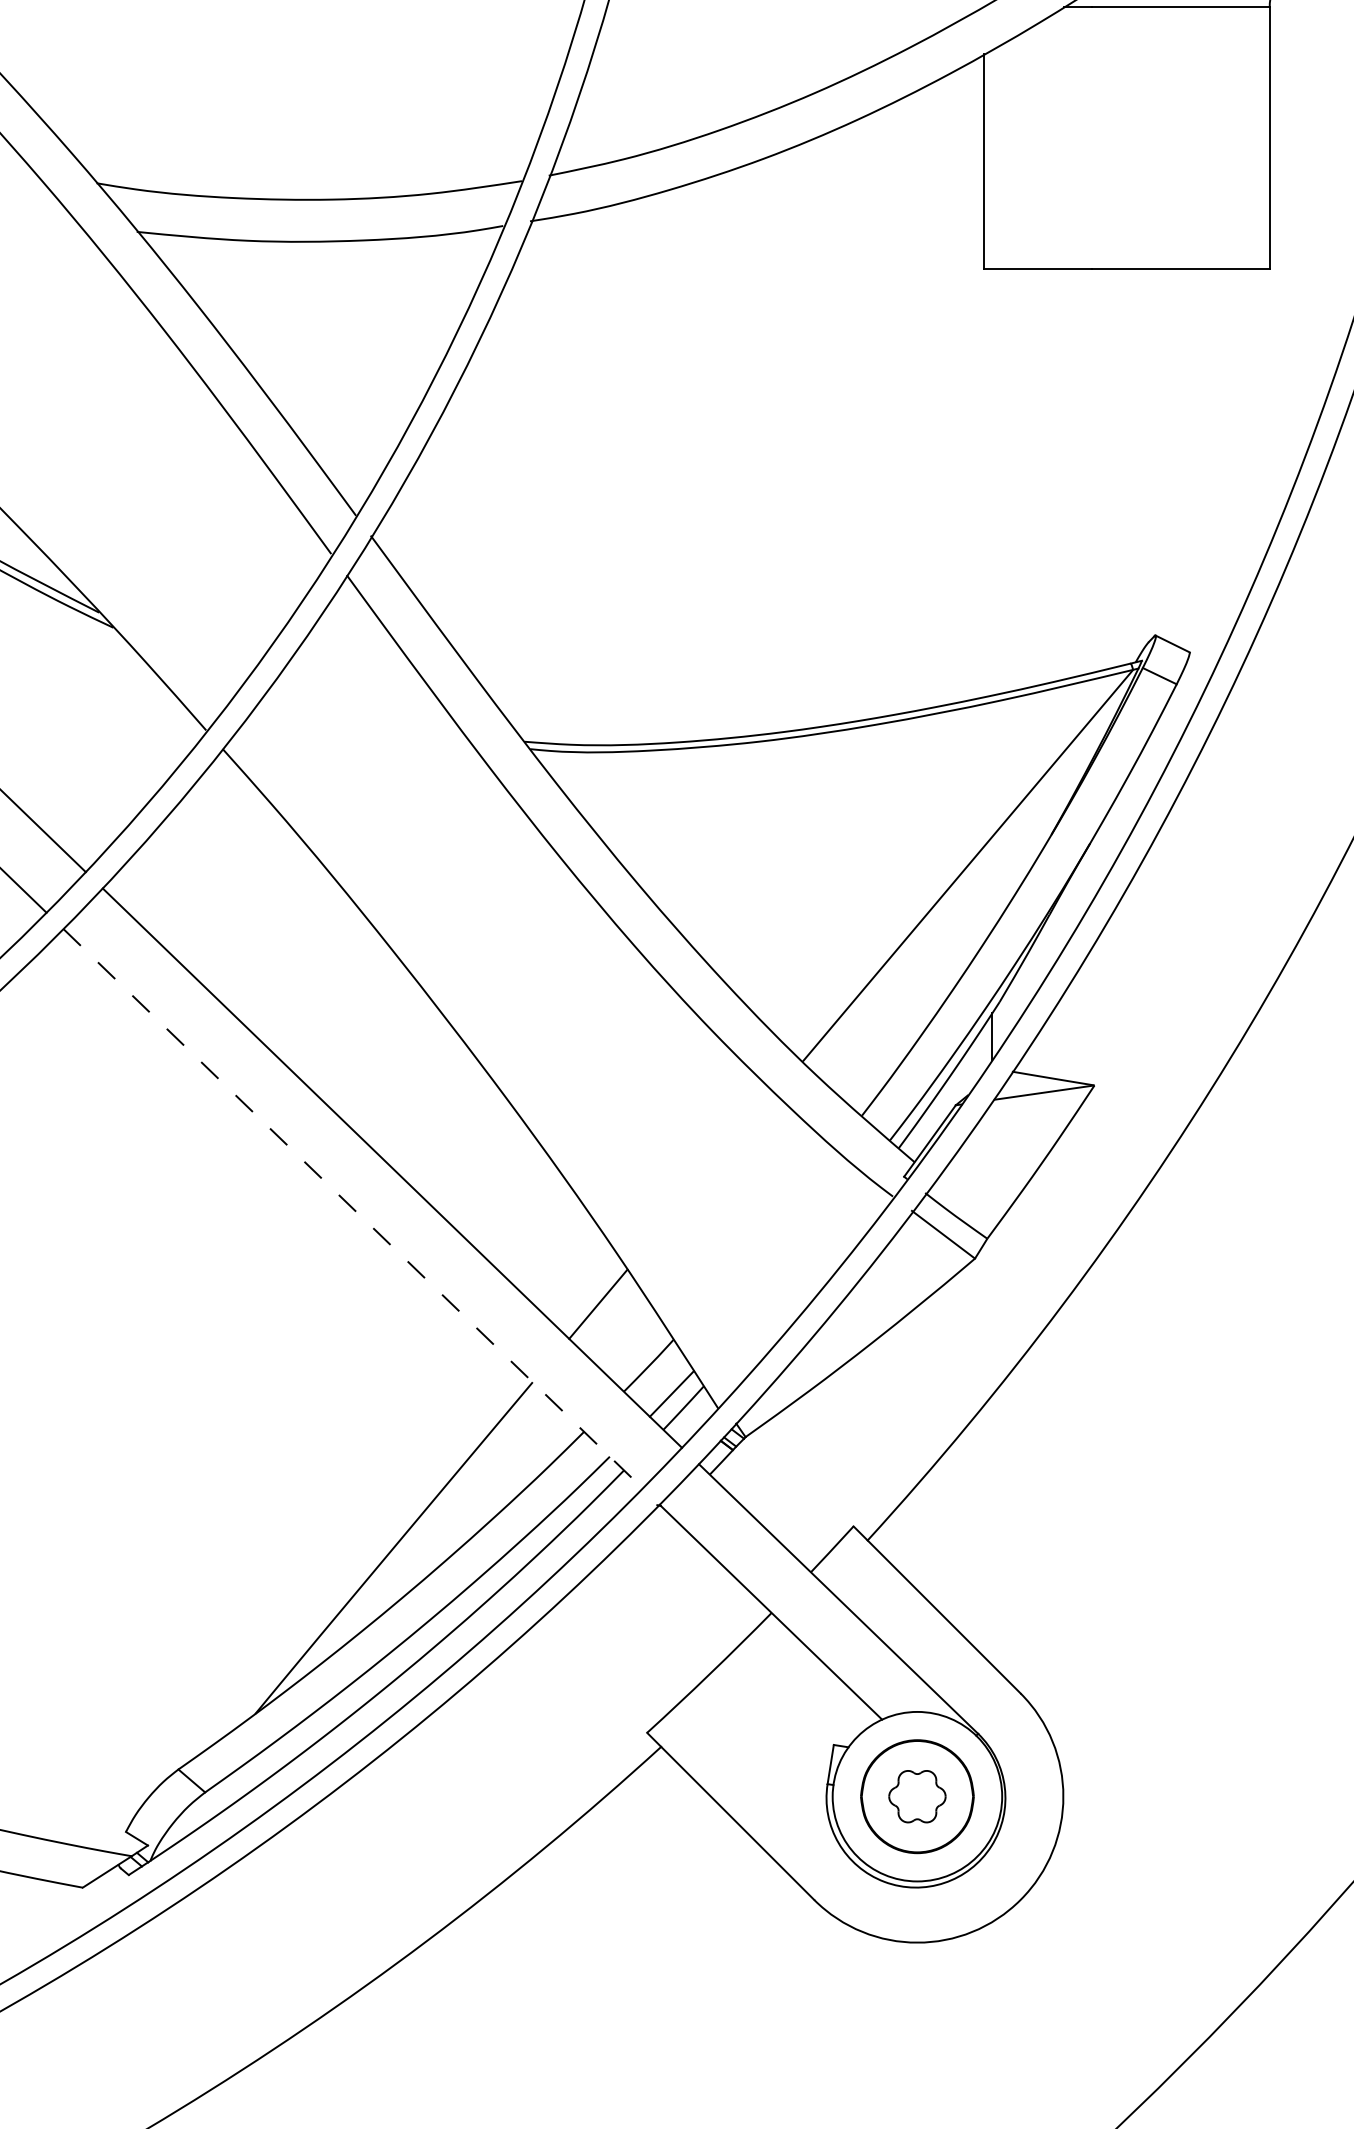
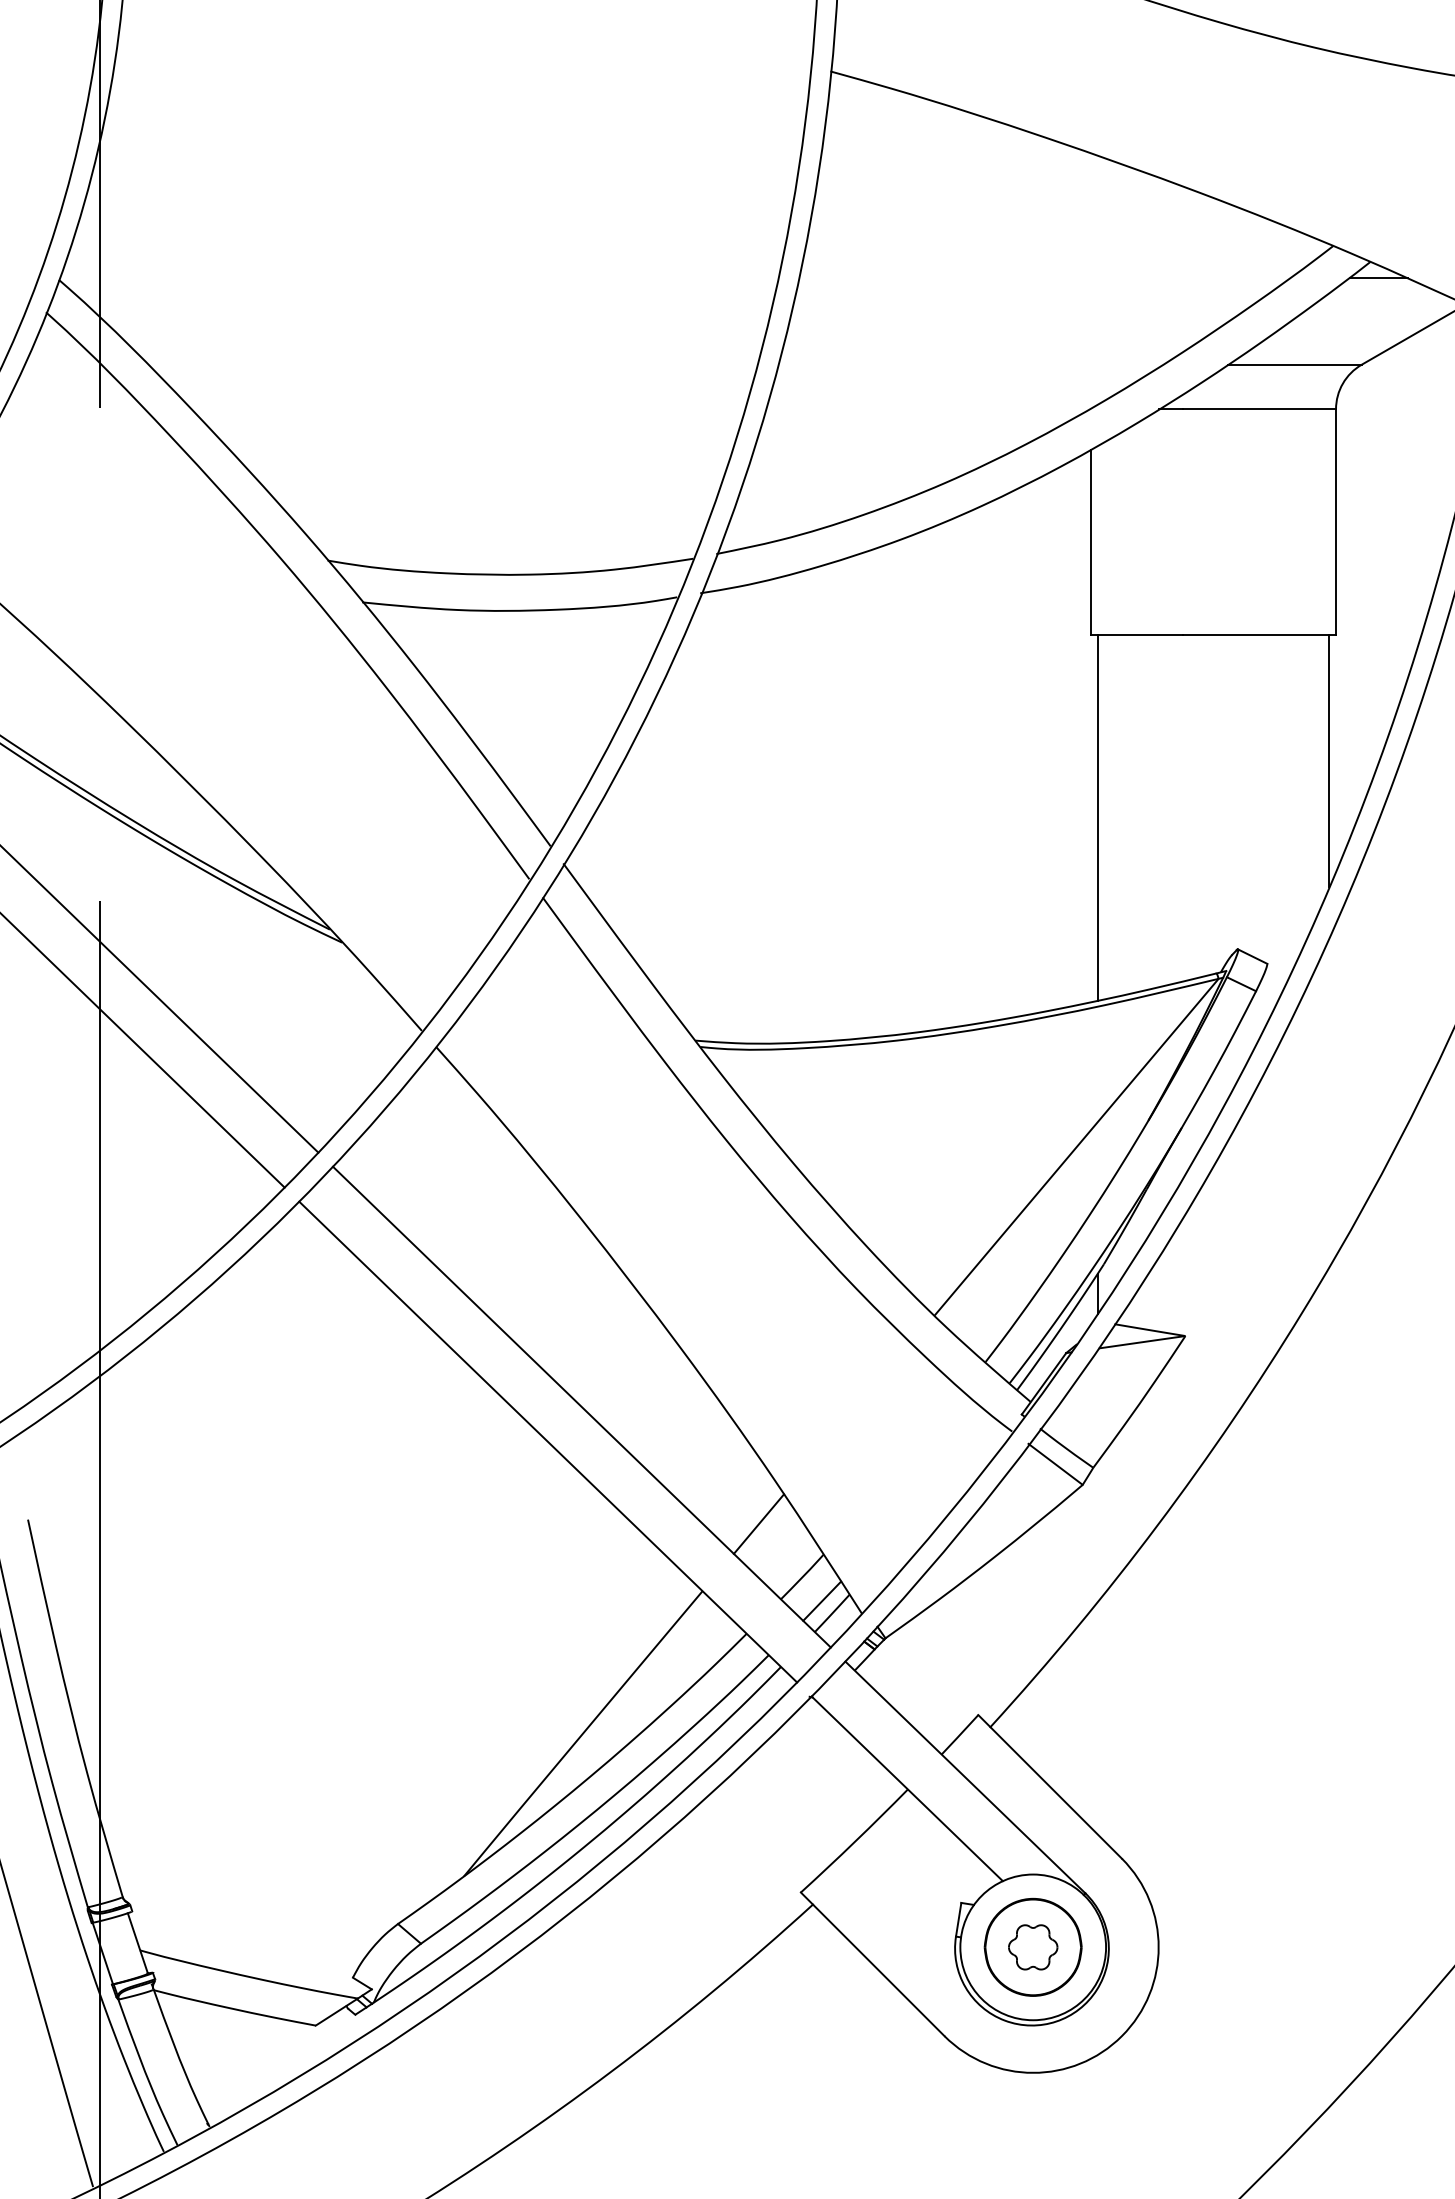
line: (1260, 415) -> (1328, 760), added
line: (992, 482) -> (1097, 817), added
line: (353, 1209) -> (548, 1442), dashed -> solid

